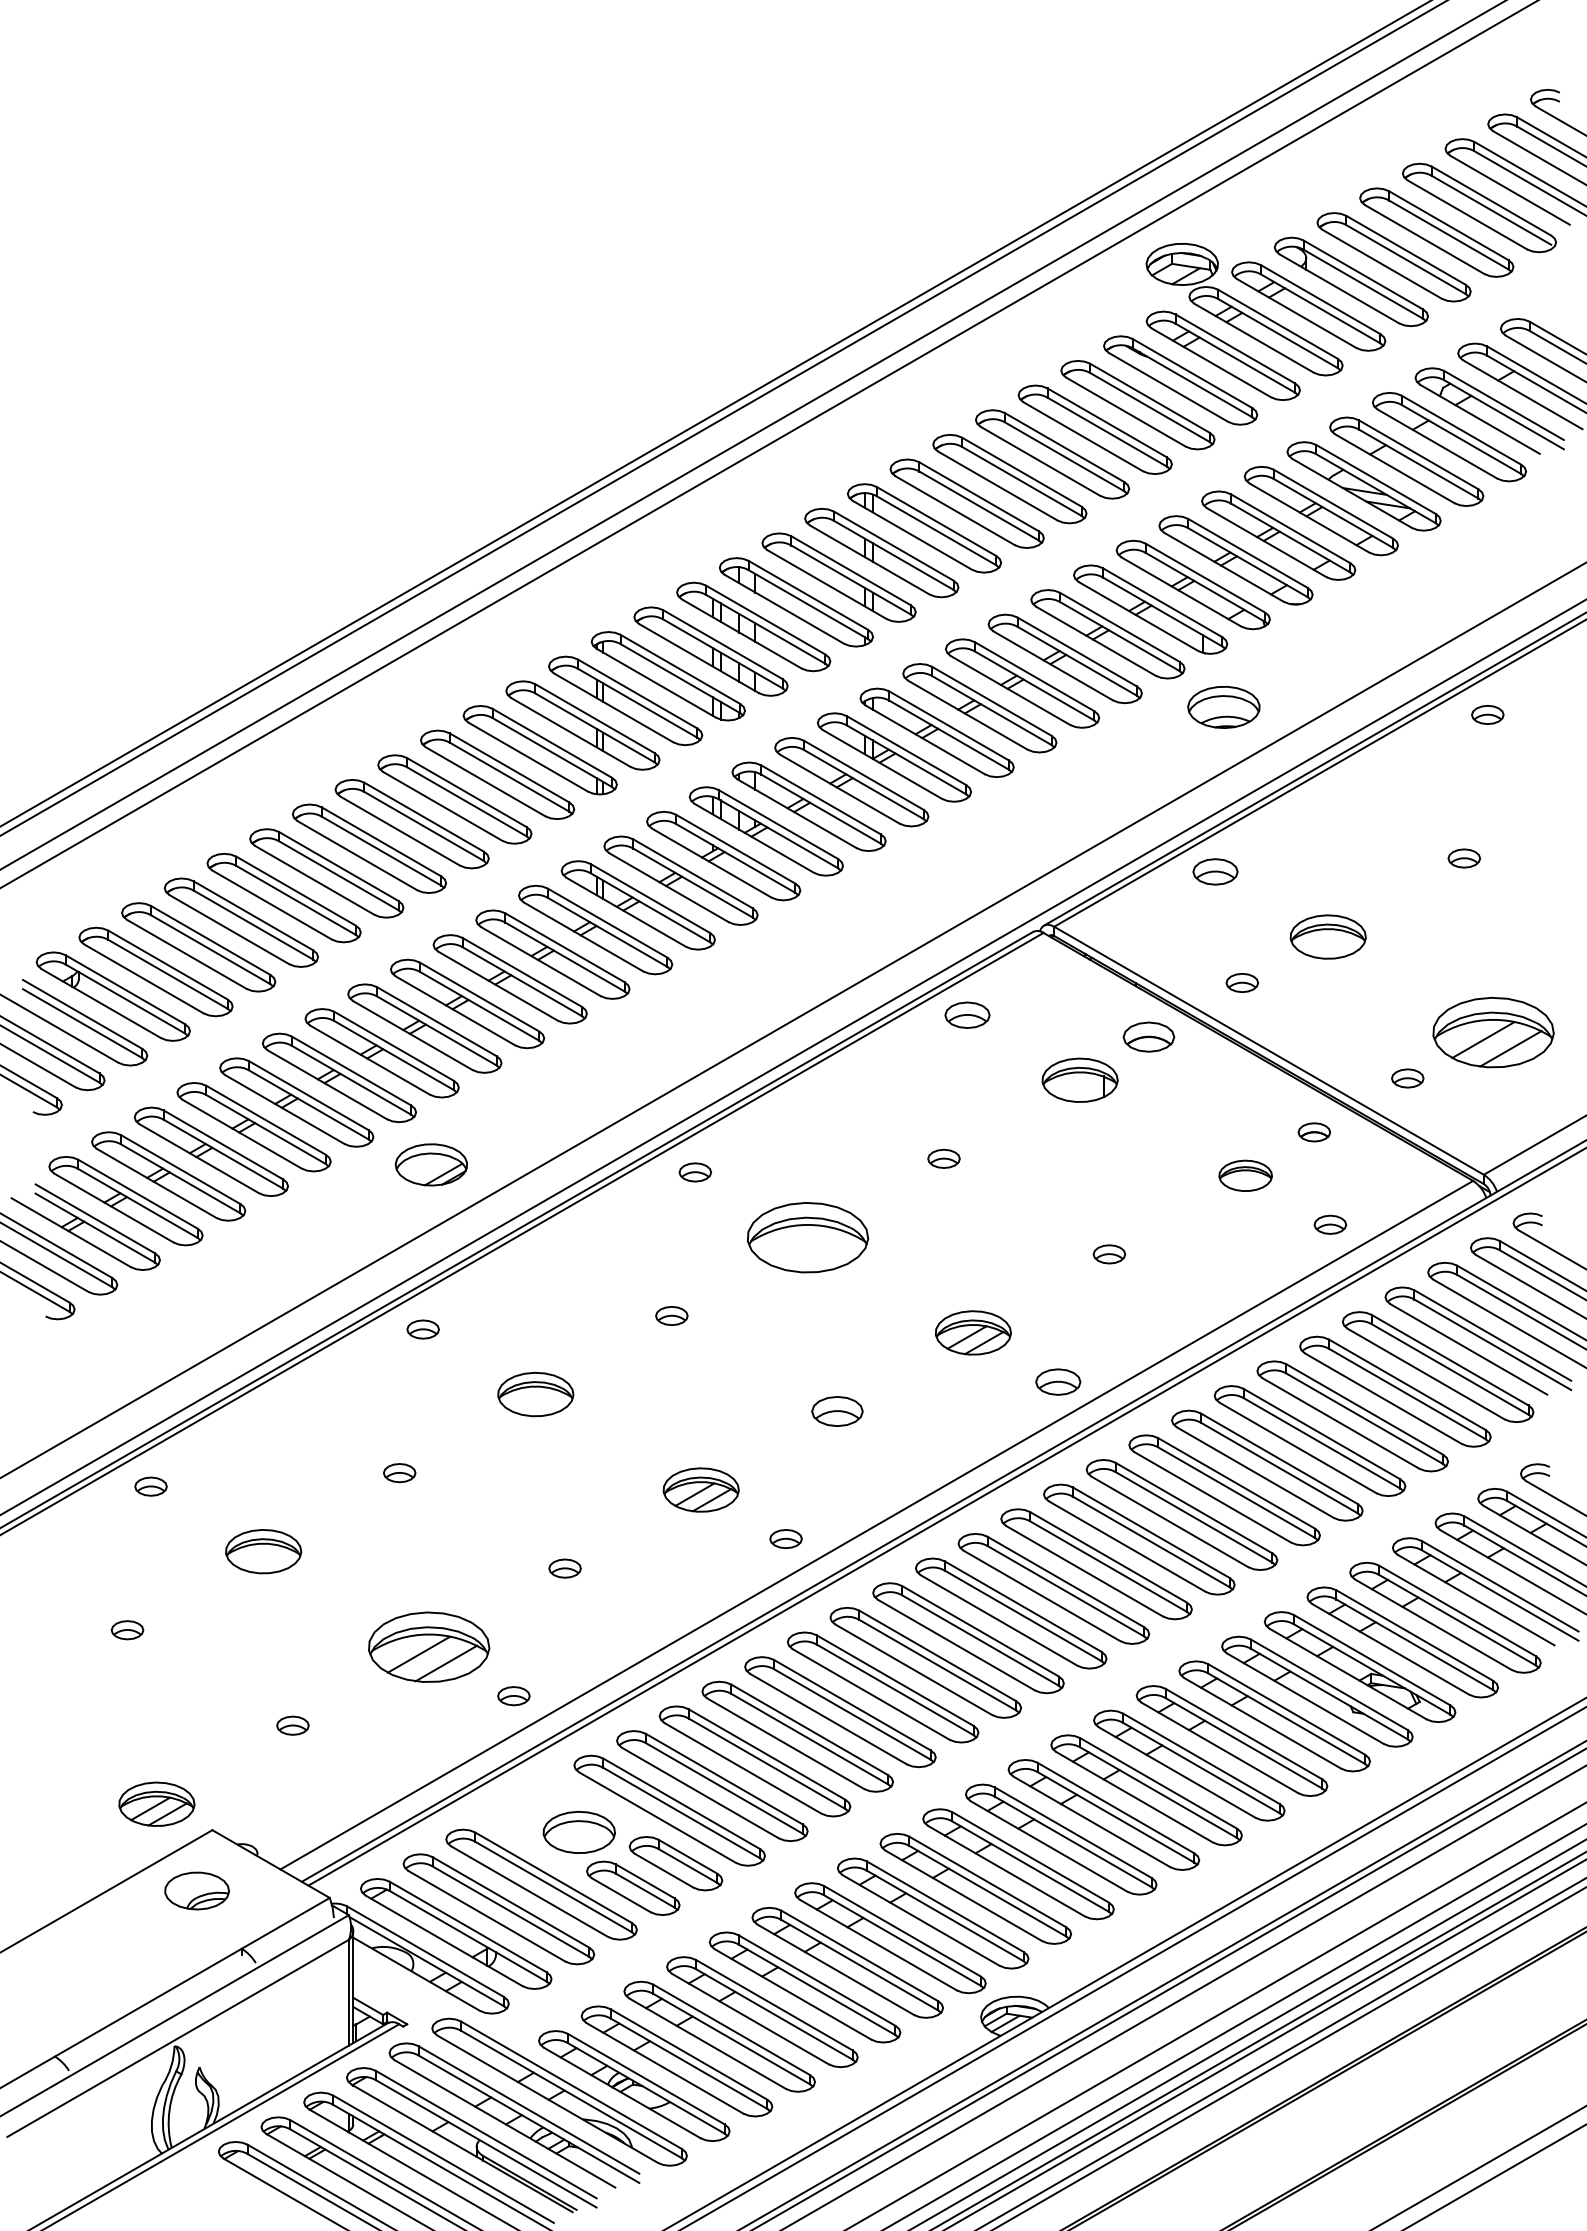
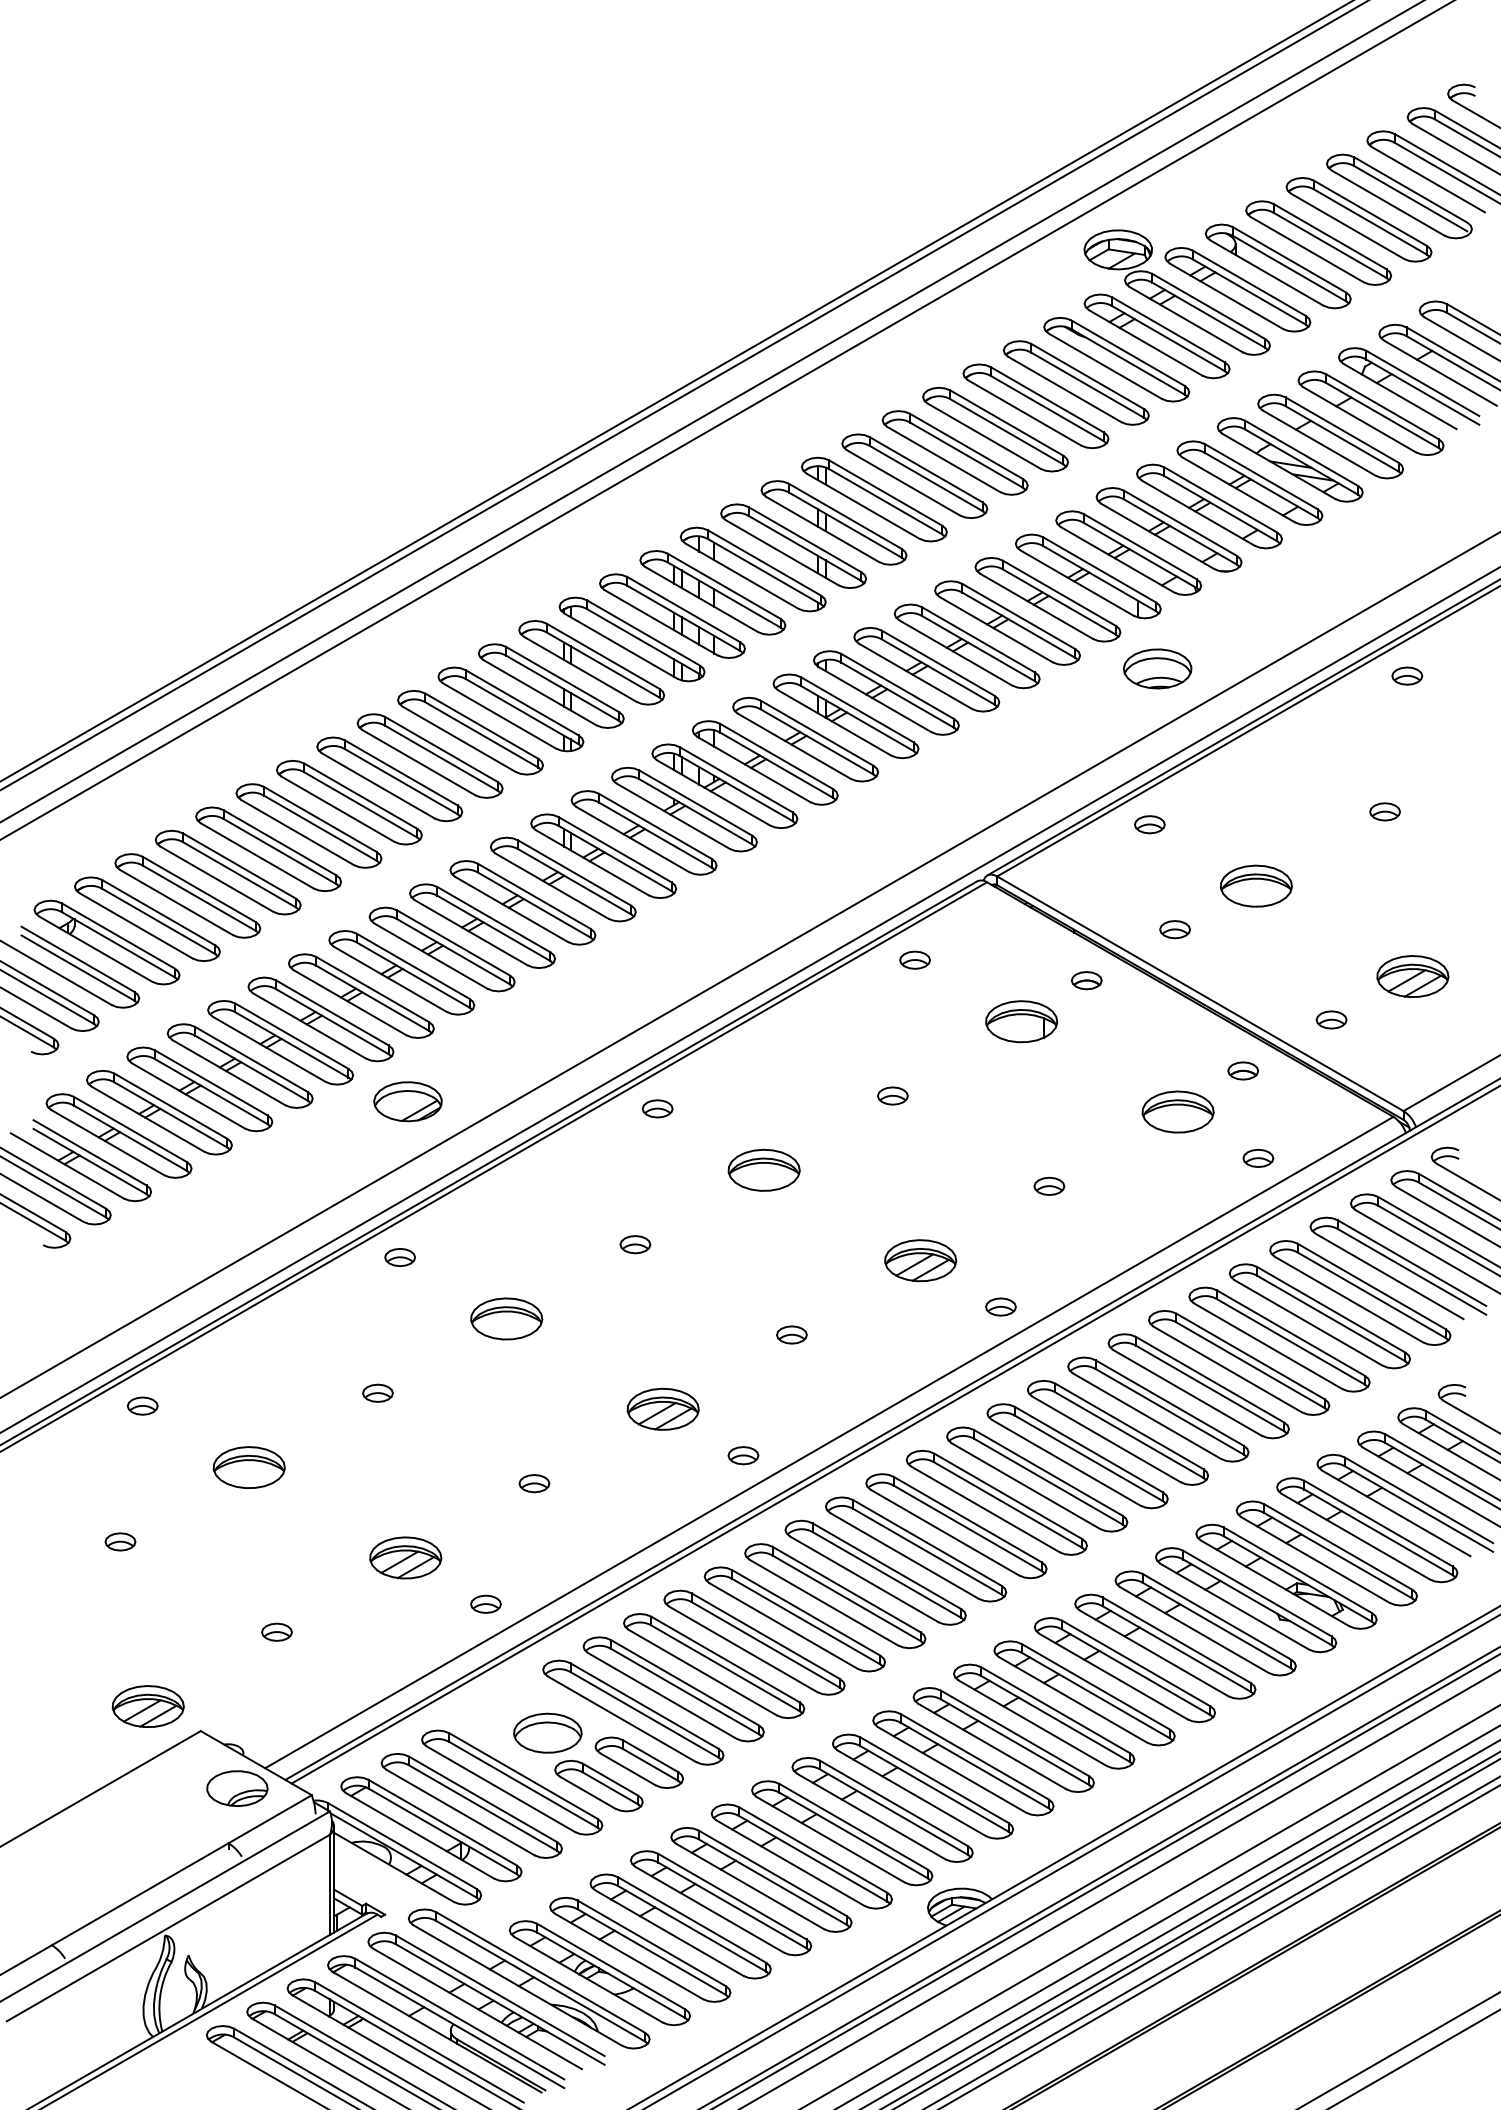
part: (1215, 872) -> (1149, 825), size x0.71
part: (967, 1015) -> (915, 960), size x0.71
part: (1493, 1032) -> (1412, 976), size x0.62
part: (1148, 1036) -> (1086, 980), size x0.62
part: (1245, 1175) -> (1178, 1111), size x1.43
part: (807, 1236) -> (763, 1169), size x0.62
part: (1057, 1381) -> (1000, 1306), size x0.71
part: (836, 1411) -> (791, 1335), size x0.62
part: (428, 1646) -> (405, 1557), size x0.62
part: (196, 1890) -> (236, 1788), moved

